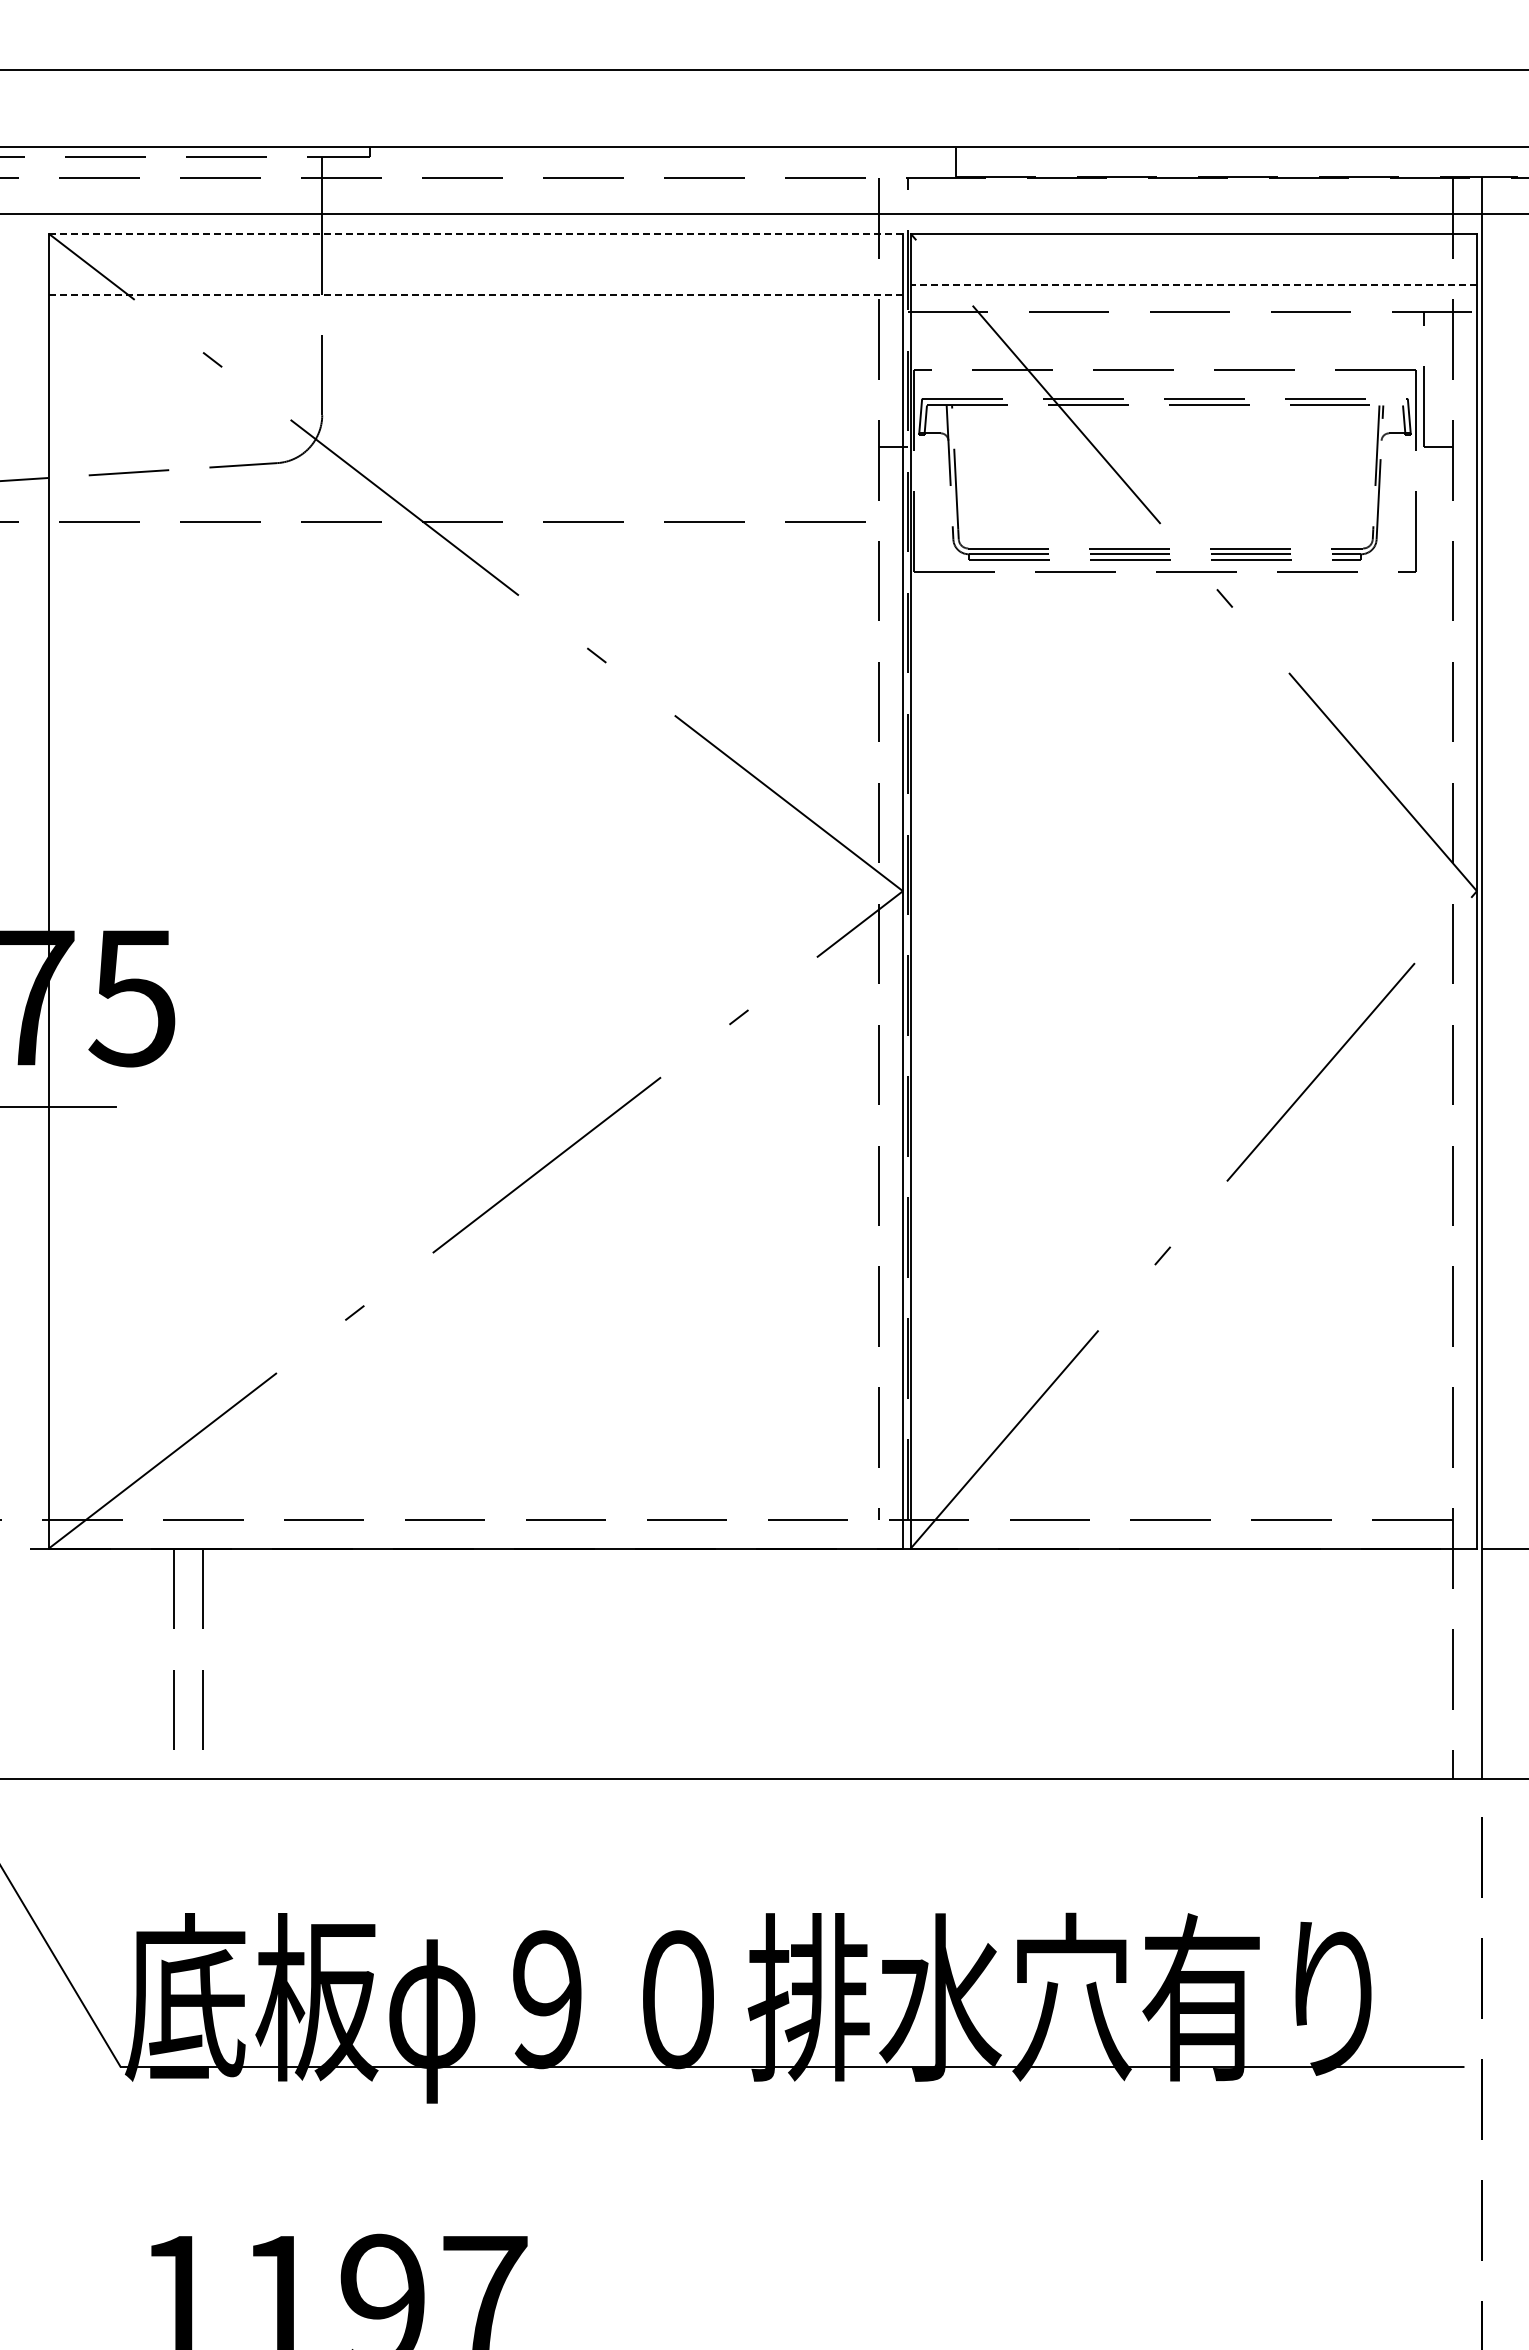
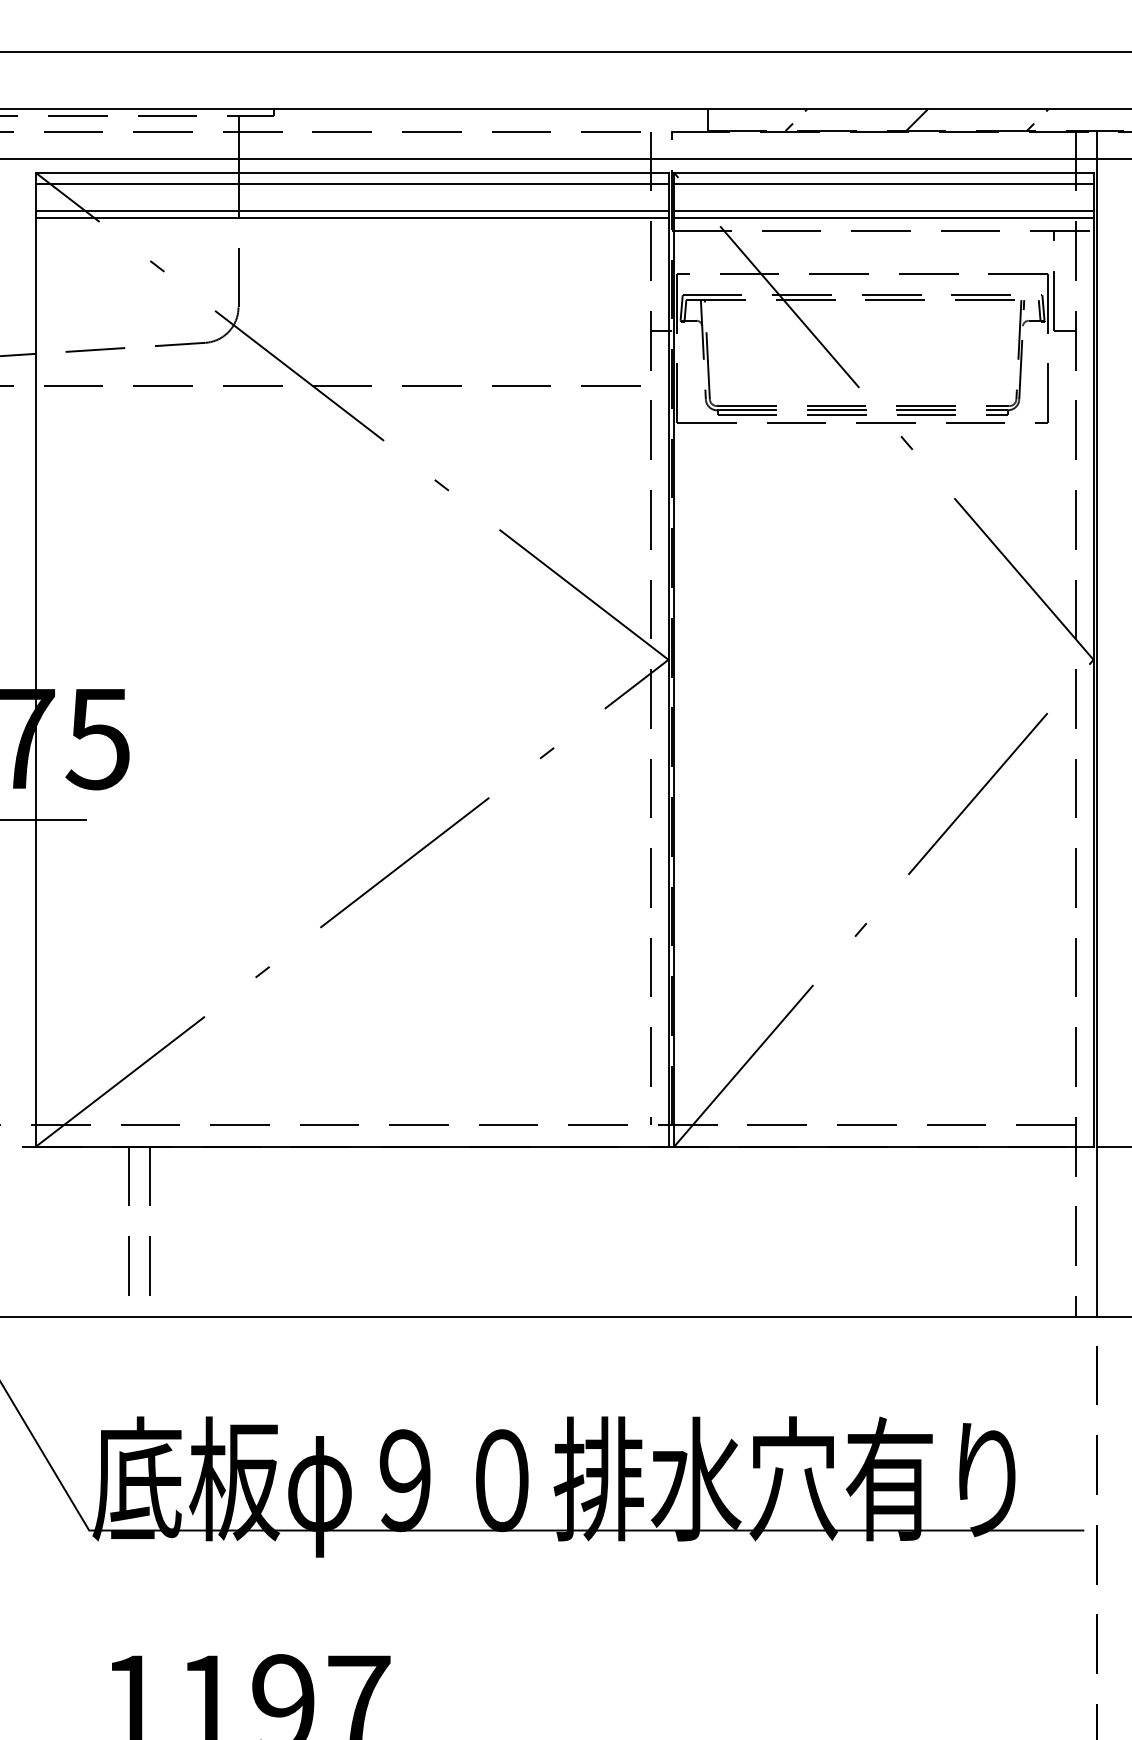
hatch: (1238, 162) -> (916, 120), added
line: (475, 233) -> (351, 172), dashed -> solid
line: (475, 249) -> (351, 184), added
line: (1193, 249) -> (883, 184), added
line: (475, 285) -> (351, 211), added
line: (1193, 285) -> (883, 211), dashed -> solid
line: (475, 295) -> (351, 218), dashed -> solid
line: (1193, 295) -> (883, 218), added

